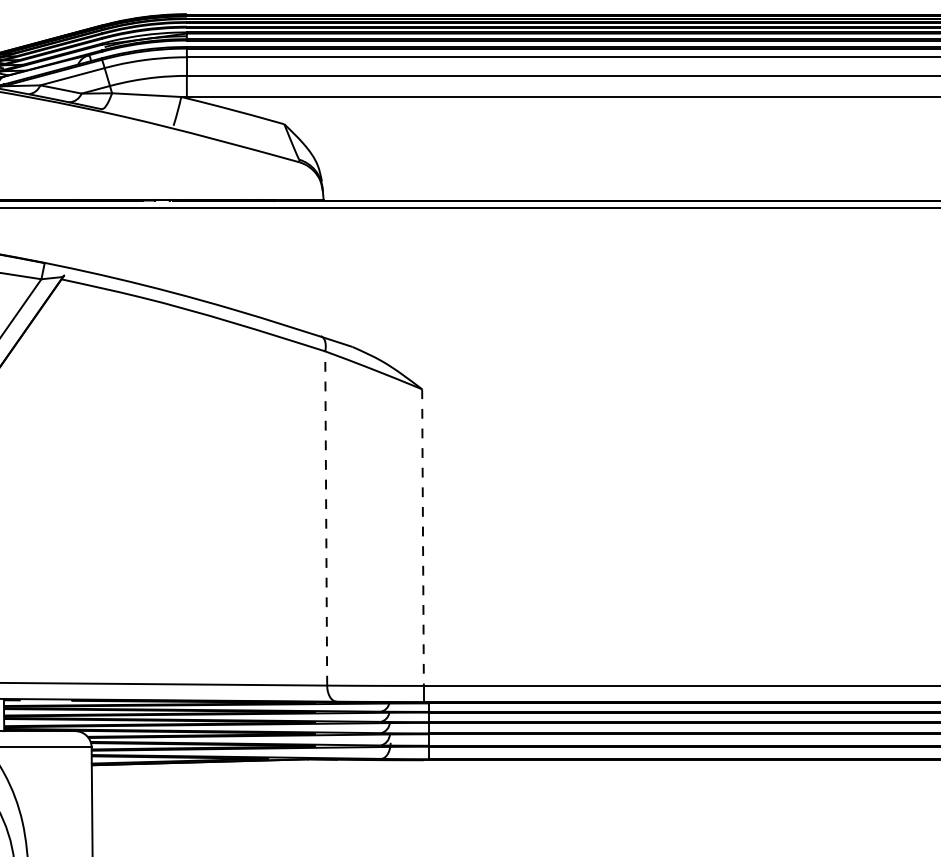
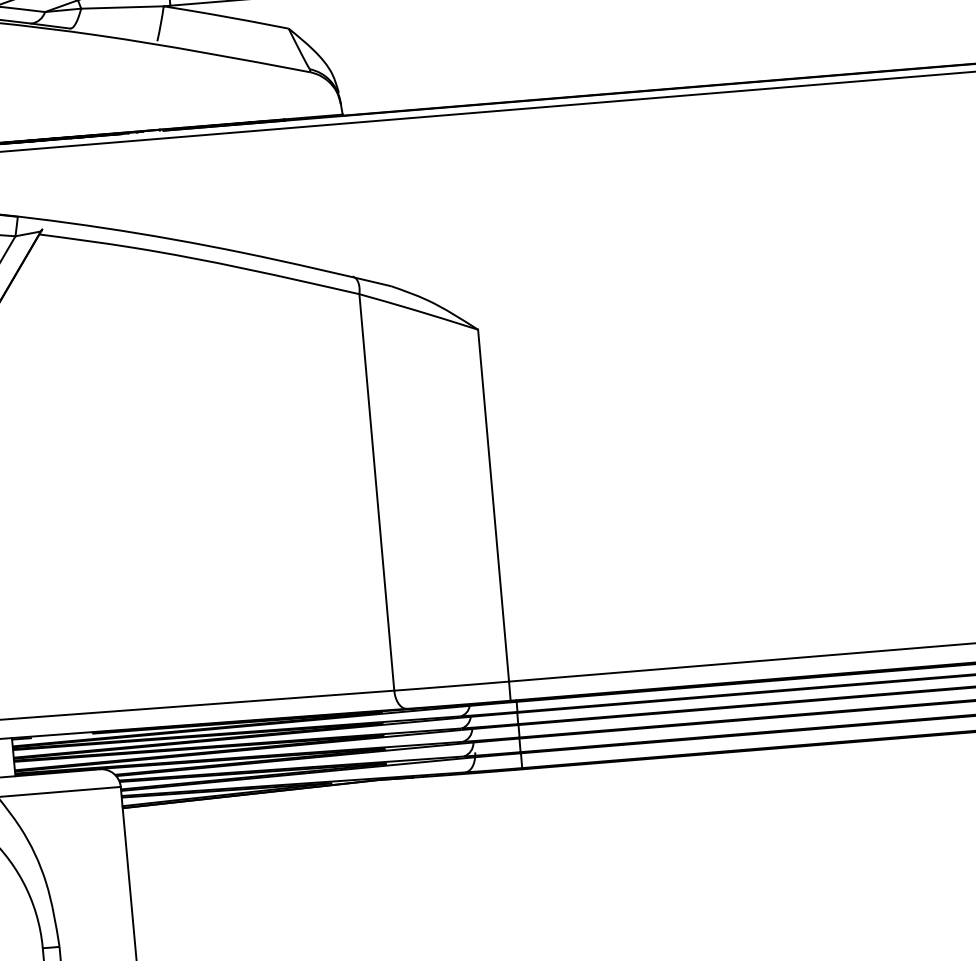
line: (326, 518) -> (377, 492), dashed -> solid
line: (423, 538) -> (494, 506), dashed -> solid

